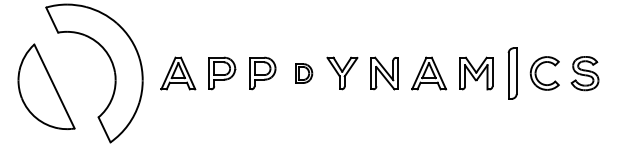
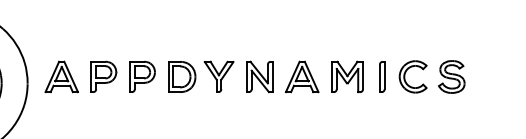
part: (303, 73) -> (181, 76), size x1.67
part: (512, 73) -> (382, 76), size x0.62

